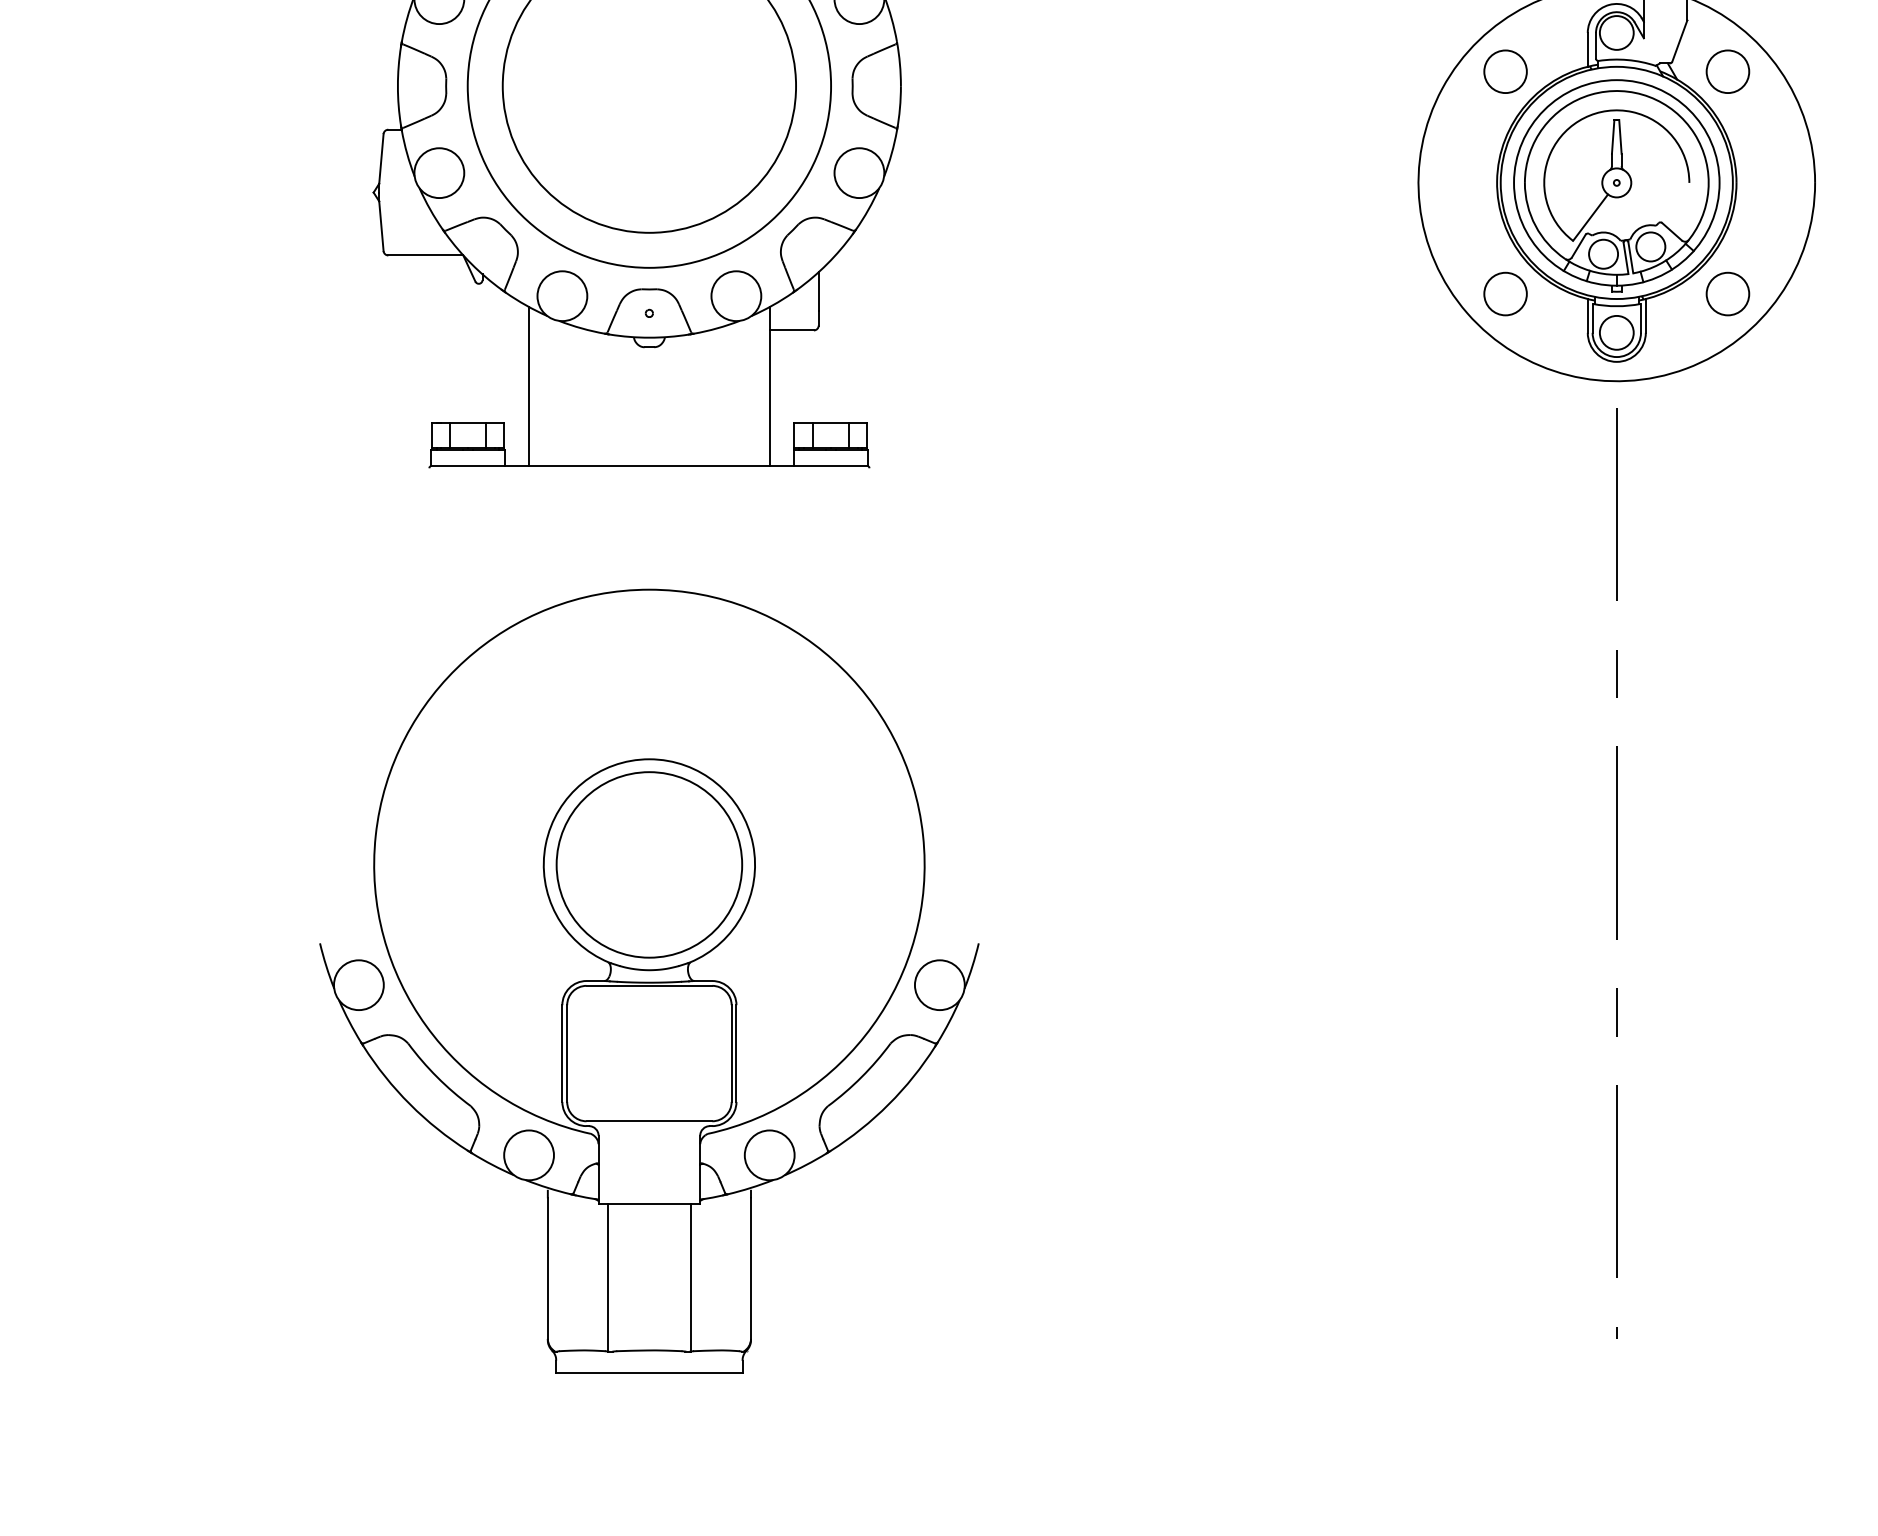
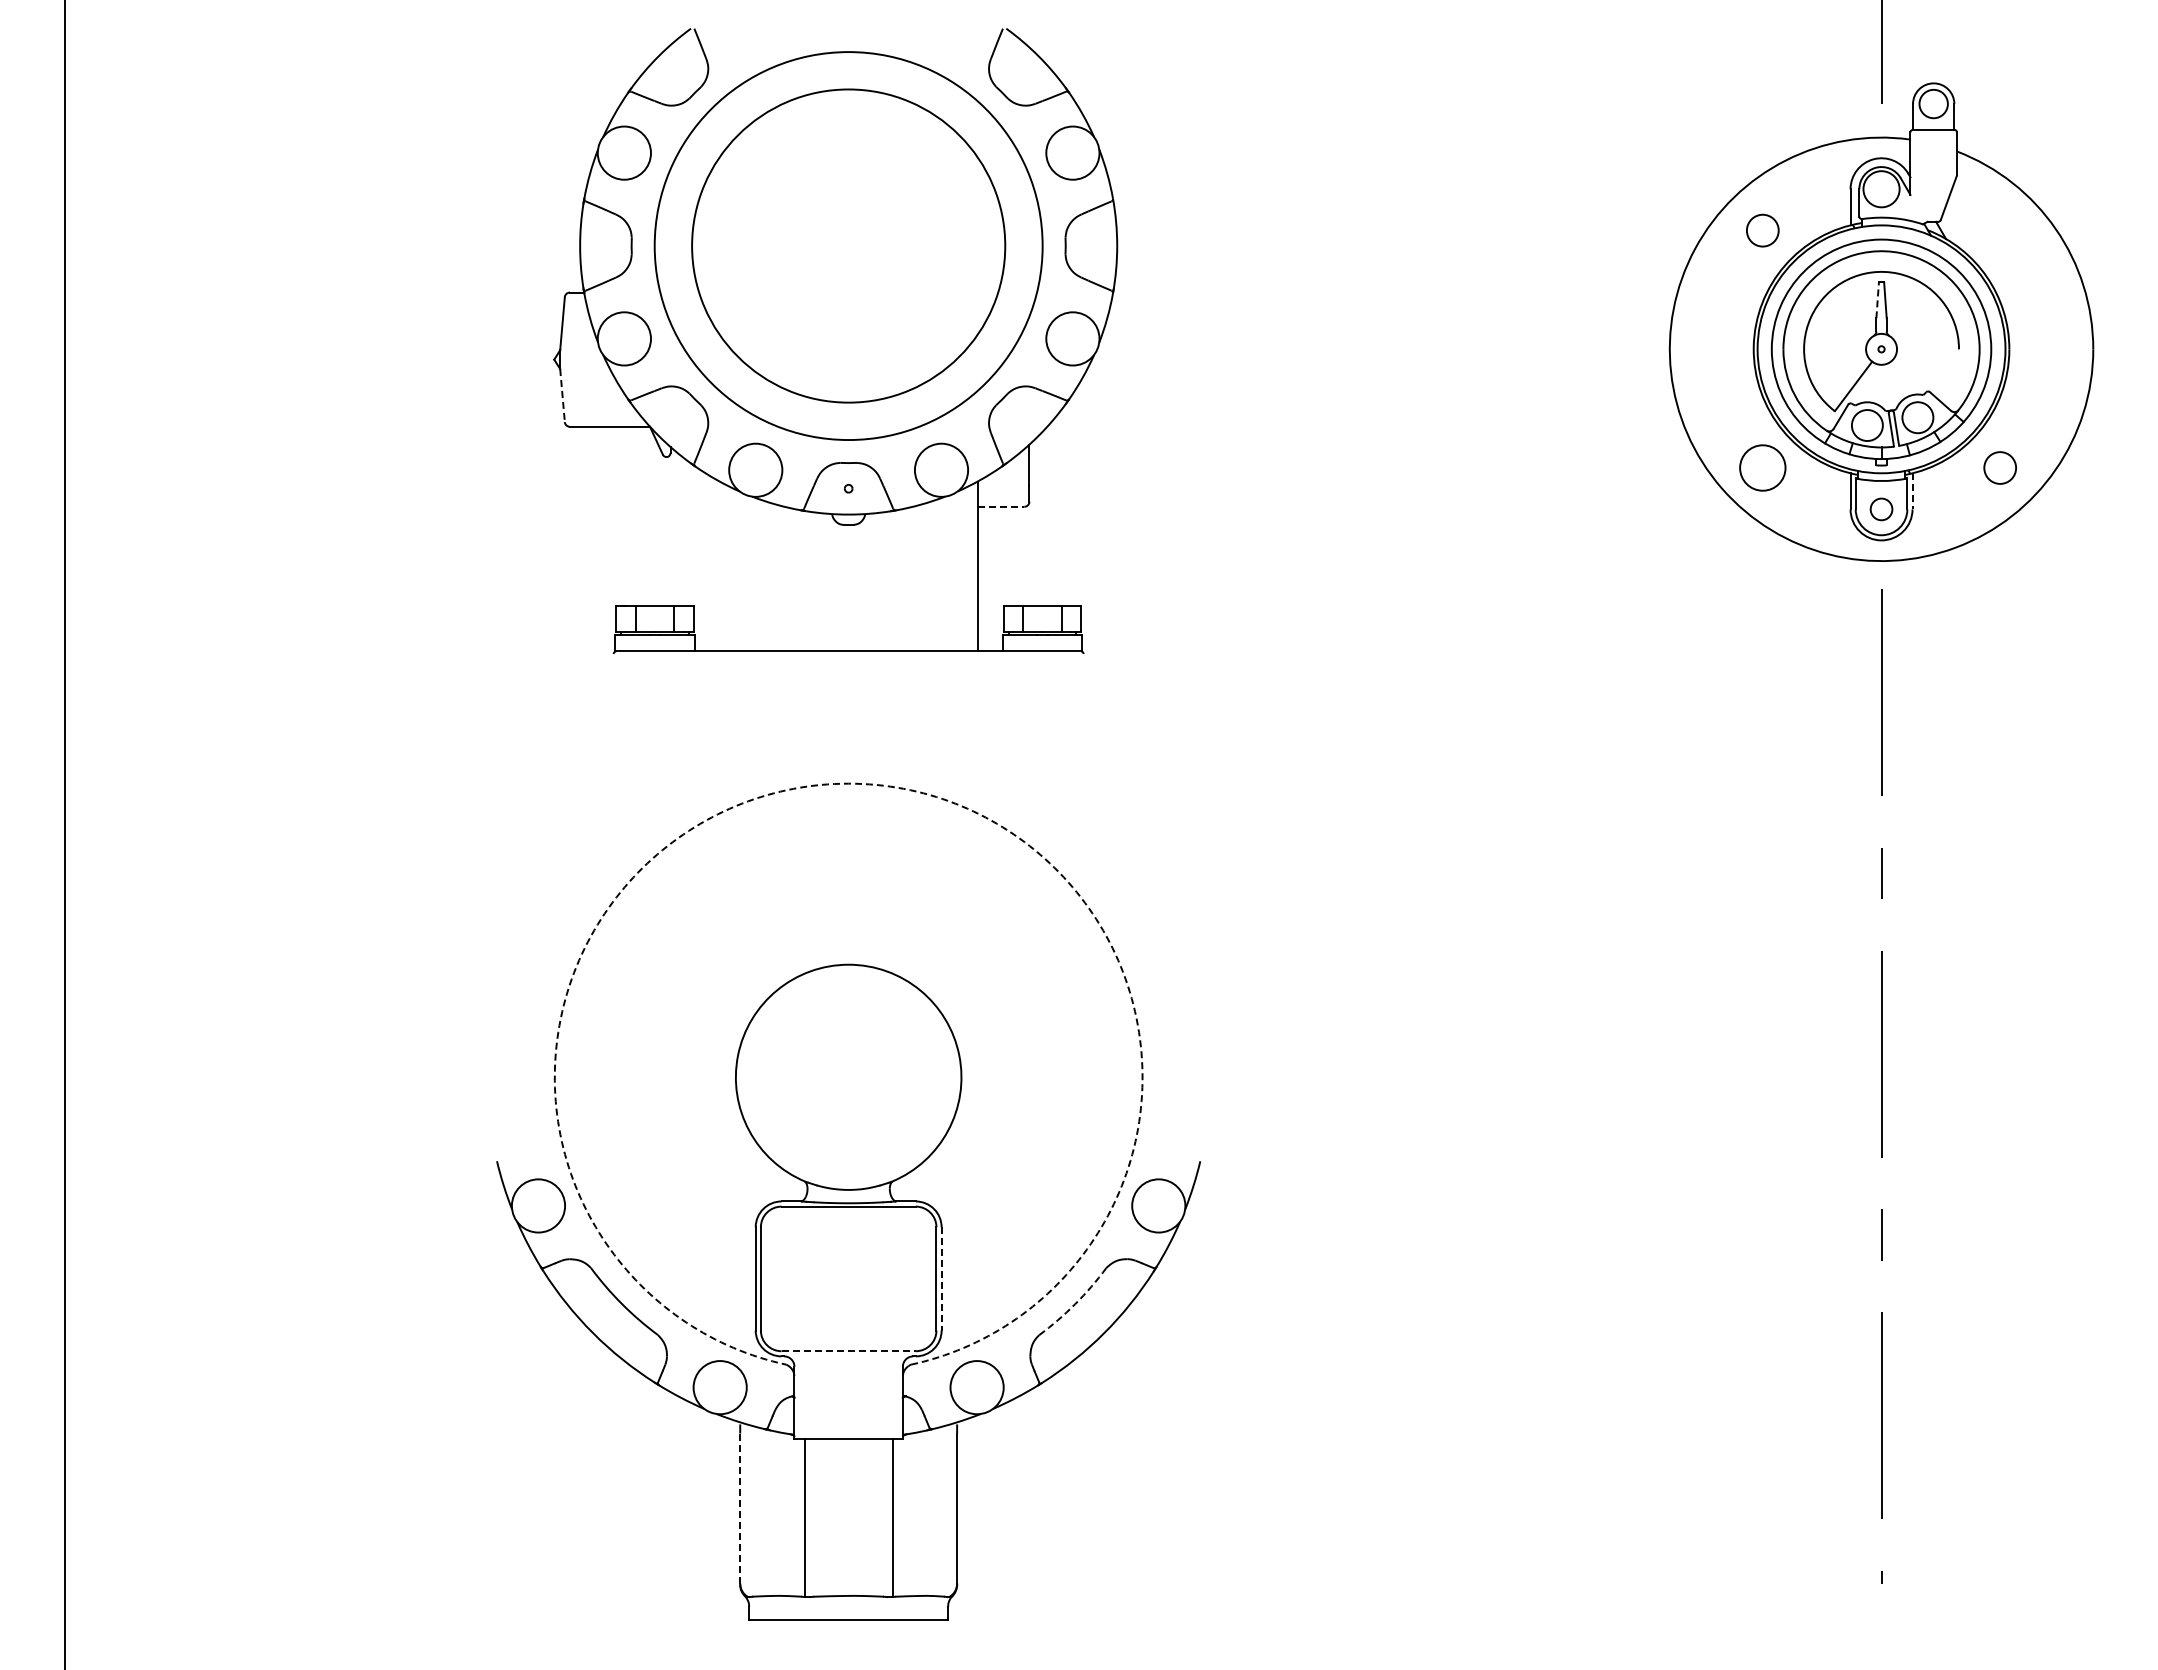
circle: (1505, 71) -> (1762, 230), size x0.7
circle: (1727, 71) -> (1999, 230), removed
line: (1613, 136) -> (1877, 299), solid -> dashed
line: (381, 226) -> (562, 395), solid -> dashed
circle: (1727, 293) -> (1999, 467), size x0.7
line: (1645, 316) -> (1912, 491), solid -> dashed
line: (792, 330) -> (1001, 506), solid -> dashed
circle: (1616, 332) -> (1881, 509), size x0.6
line: (528, 386) -> (719, 566), removed
arc: (649, 589) -> (848, 783), solid -> dashed
circle: (649, 864) -> (848, 1077), removed
line: (736, 1053) -> (941, 1278), solid -> dashed
arc: (861, 1077) -> (1075, 1304), solid -> dashed
line: (650, 1121) -> (849, 1351), solid -> dashed
line: (548, 1268) -> (740, 1508), solid -> dashed

